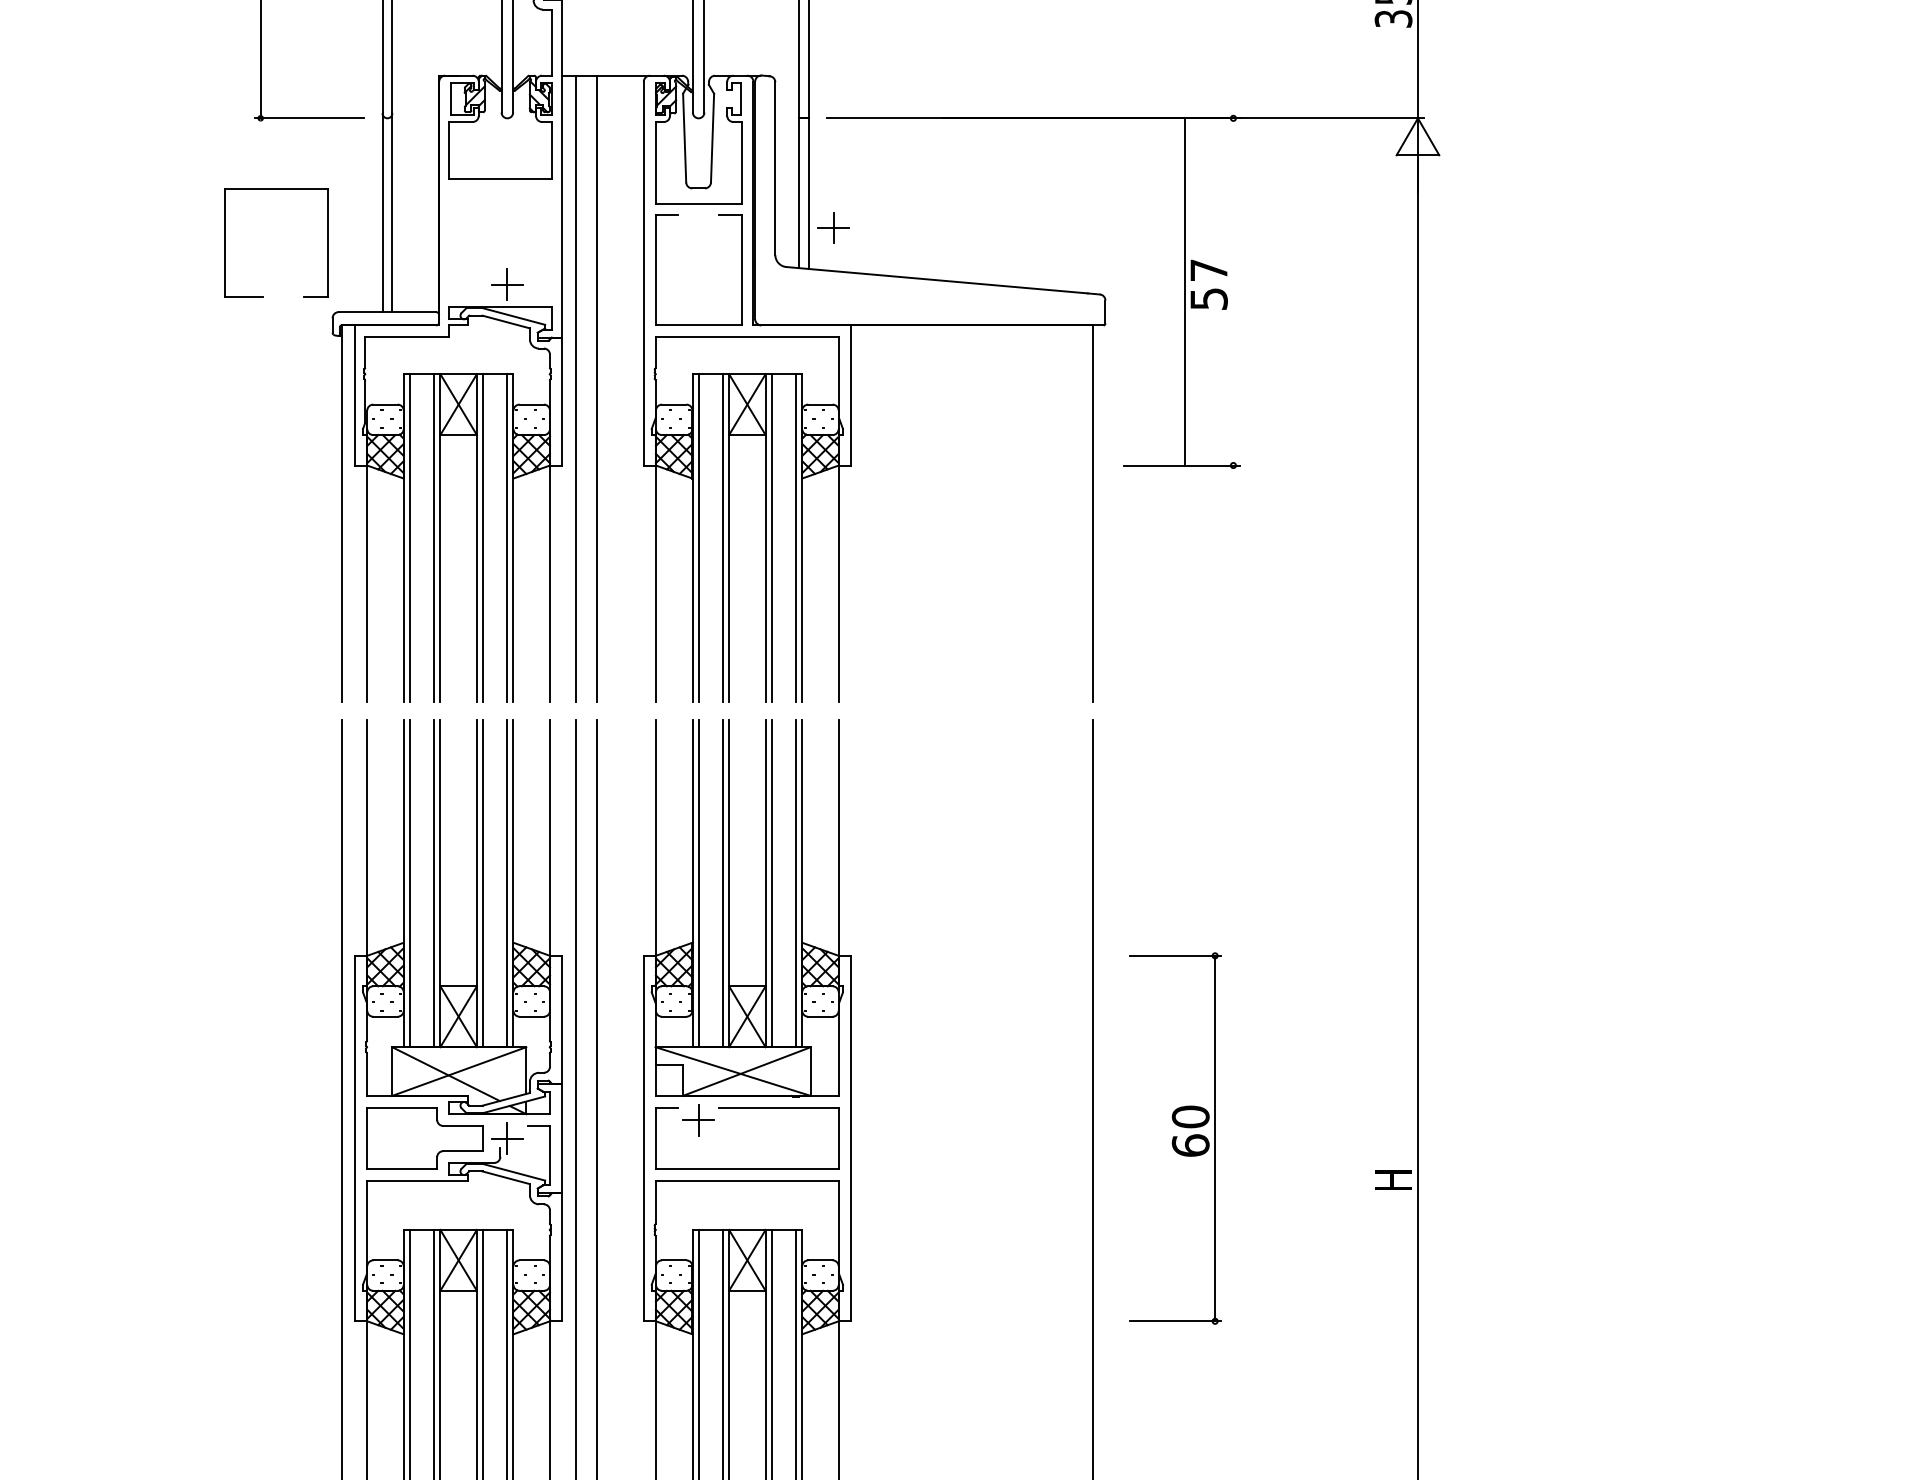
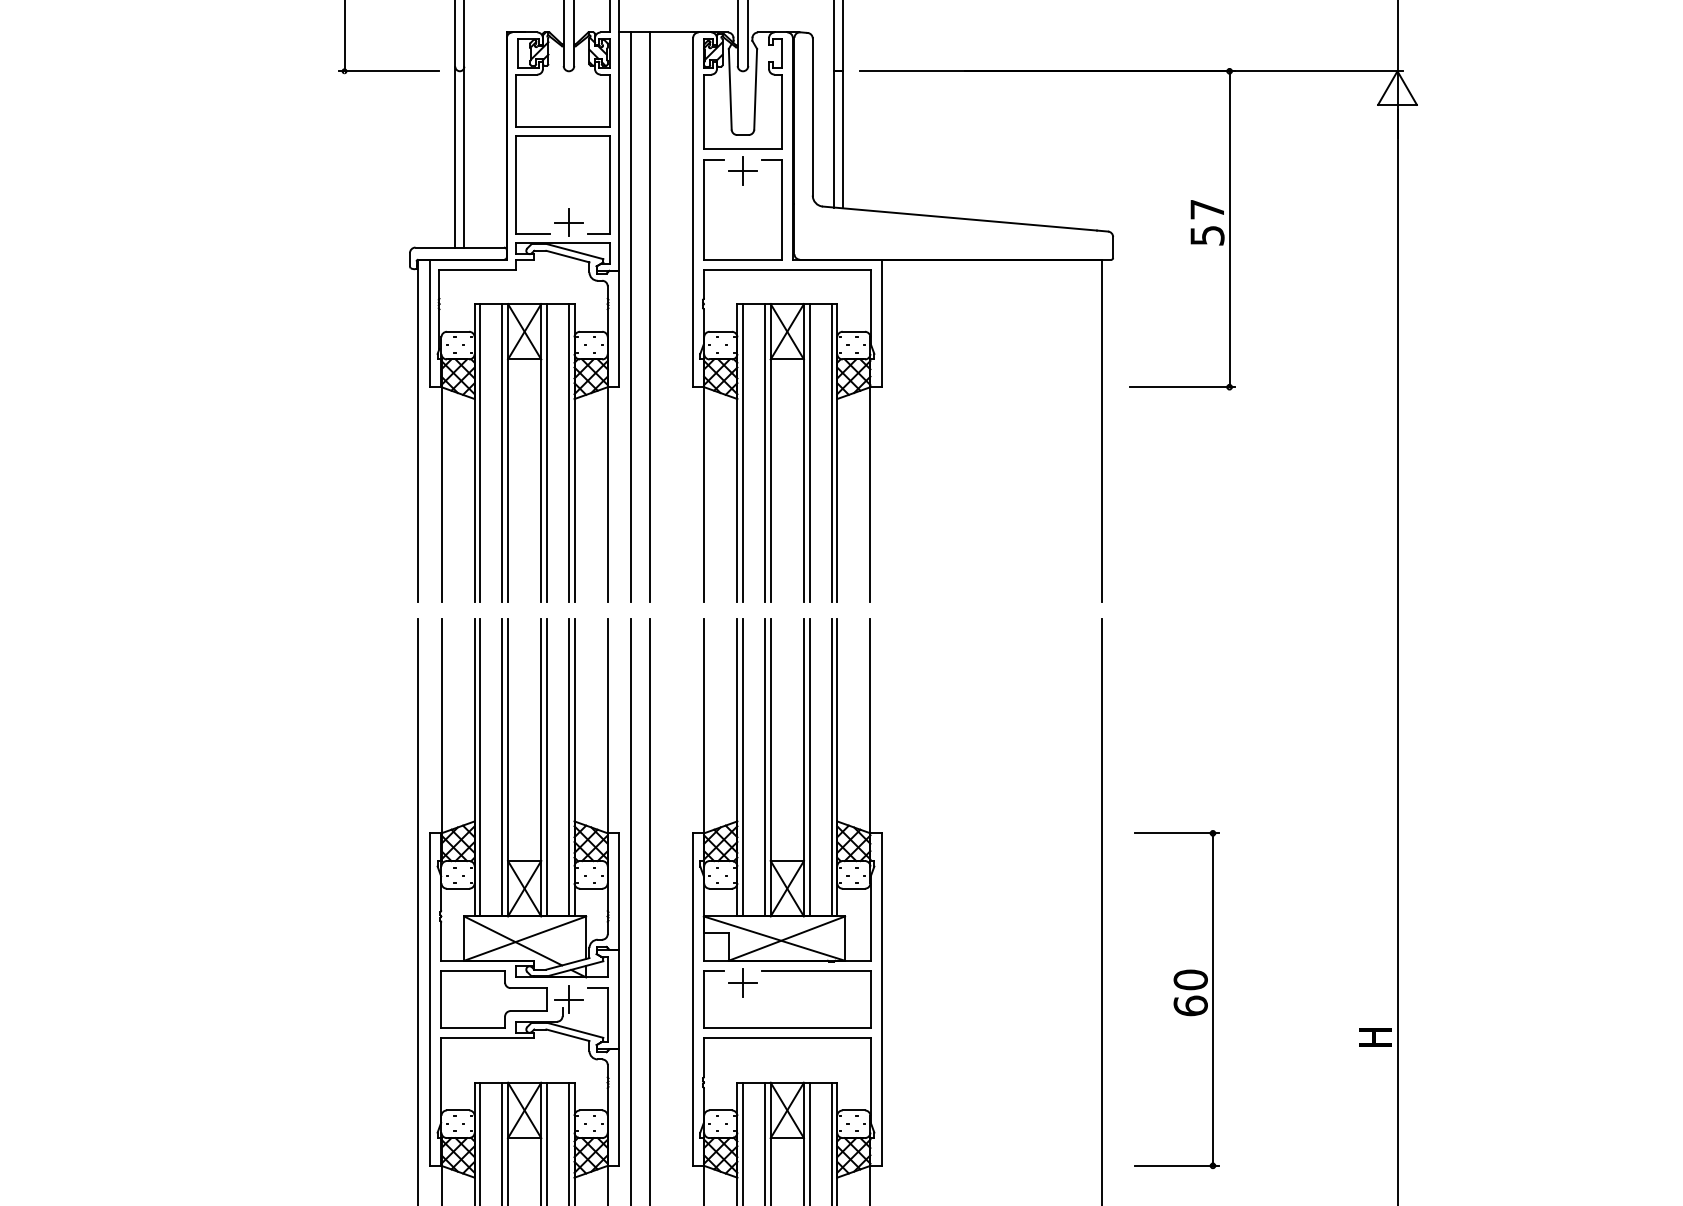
part: (833, 227) -> (742, 170), moved
part: (225, 242) -> (516, 184), moved
line: (1185, 291) -> (1229, 228), moved

